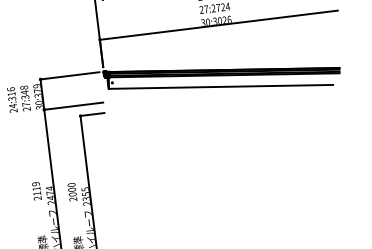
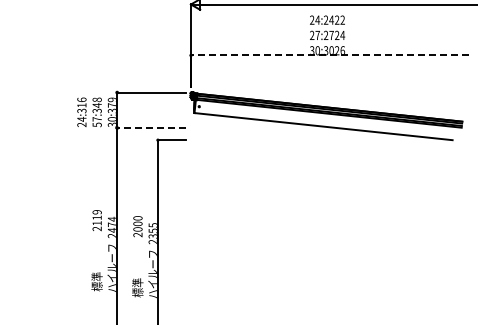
line: (218, 25) -> (329, 55), solid -> dashed
line: (72, 106) -> (150, 128), solid -> dashed
text: (26, 108) -> (96, 124), 27:348 -> 57:348

